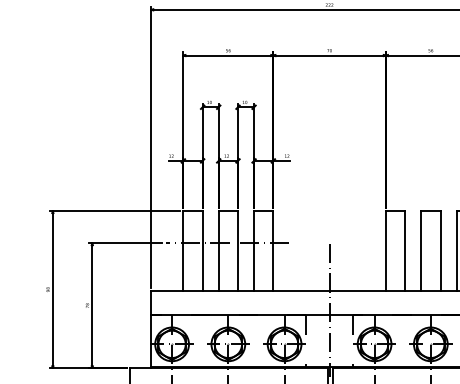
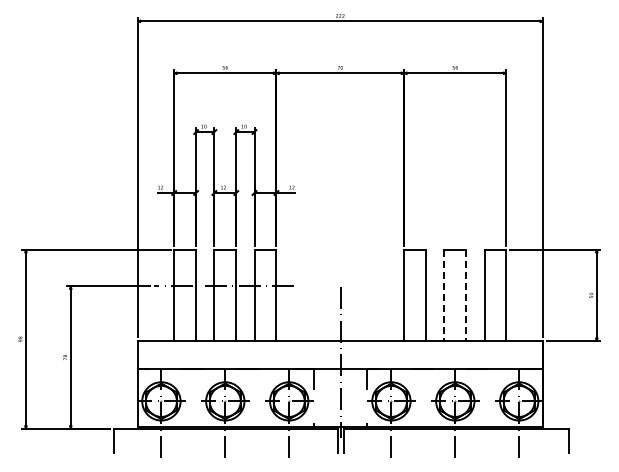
line: (421, 251) -> (444, 295), solid -> dashed
line: (440, 251) -> (466, 295), solid -> dashed

